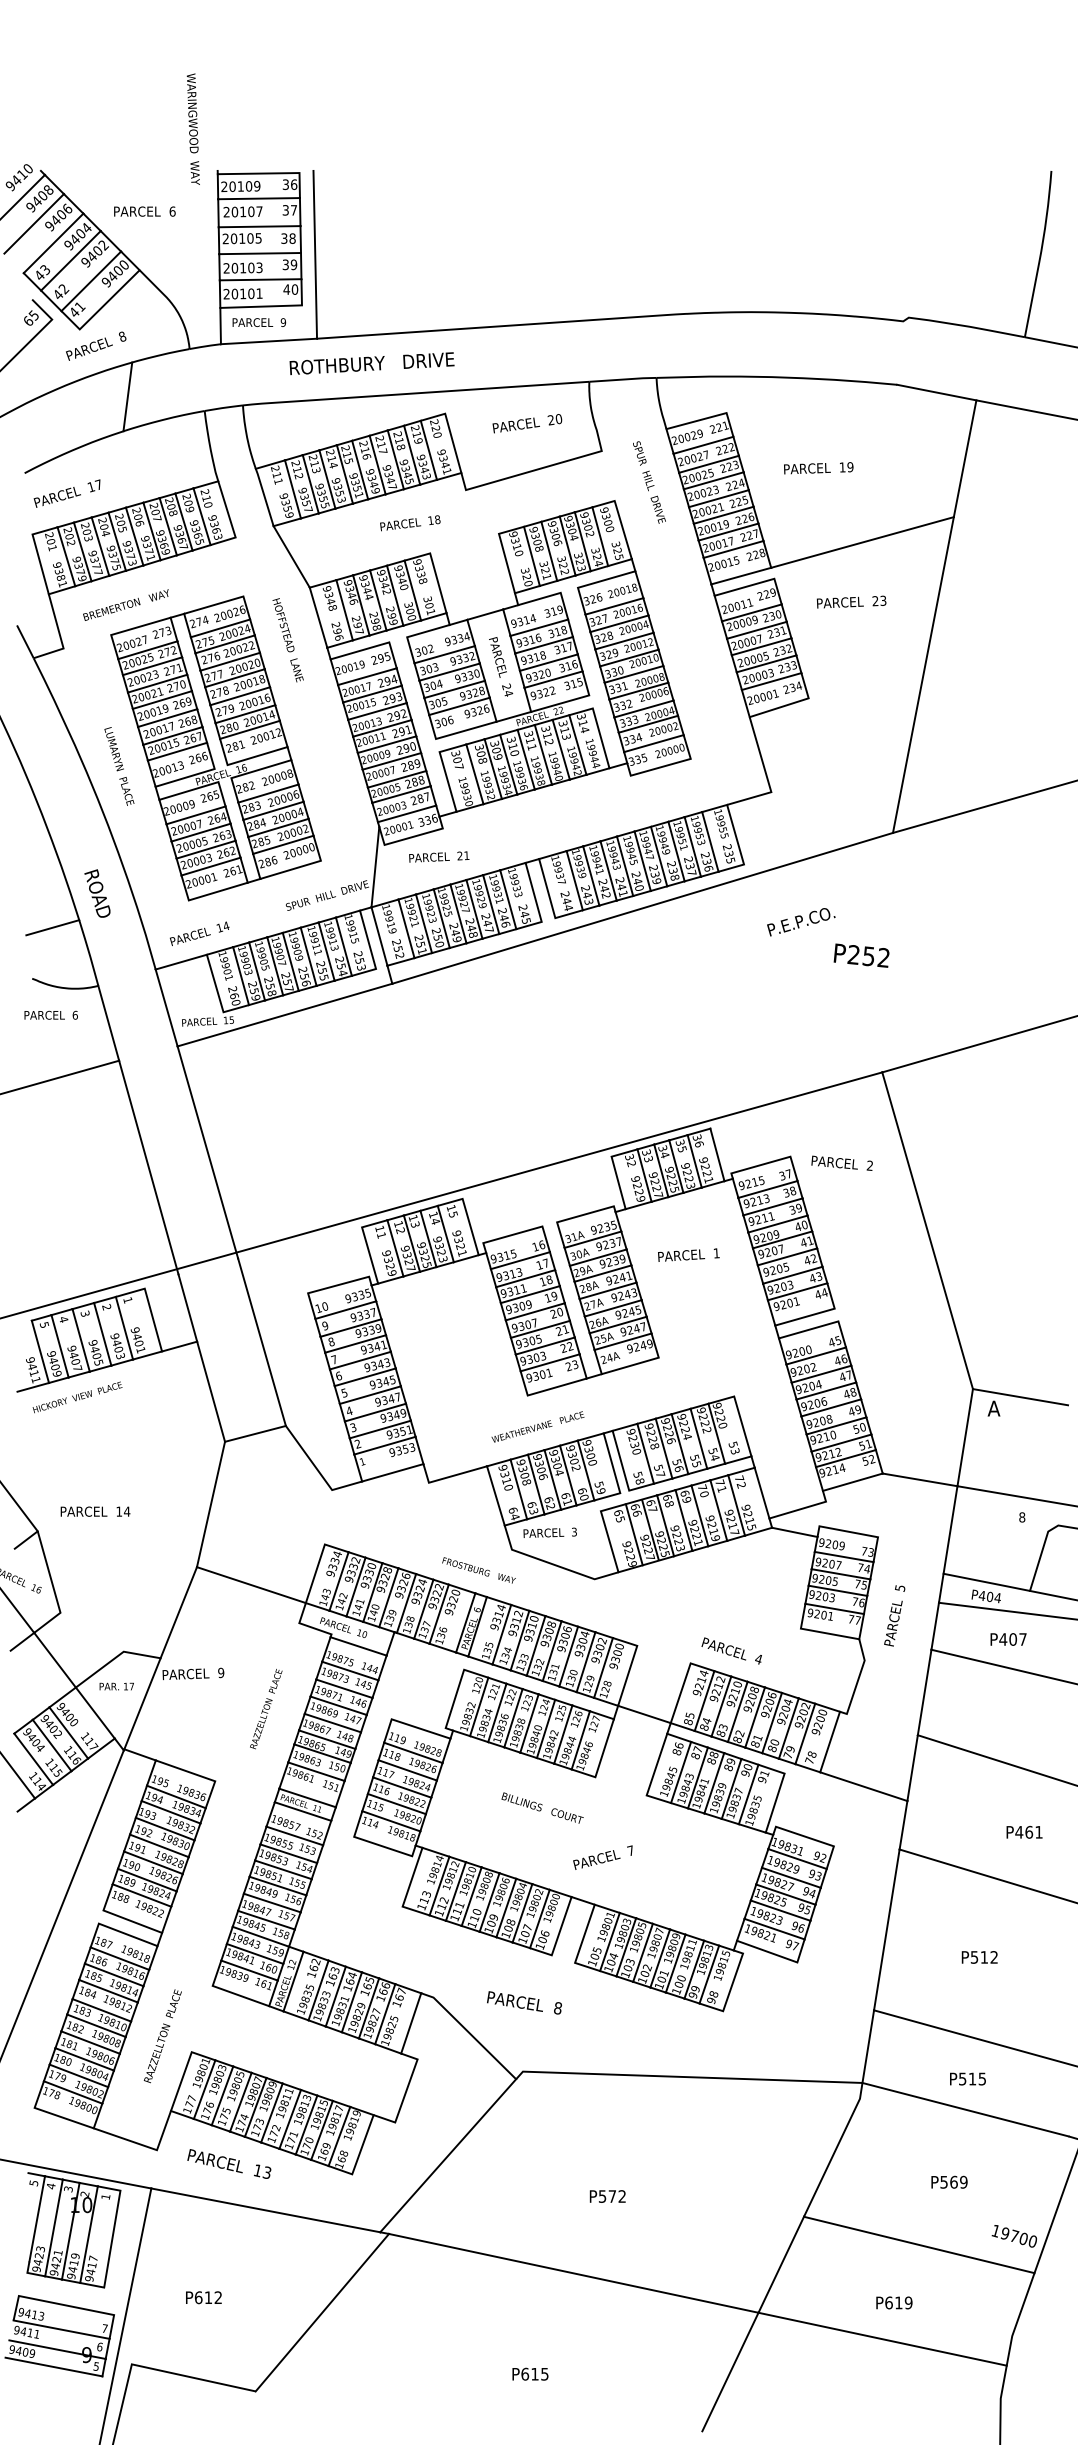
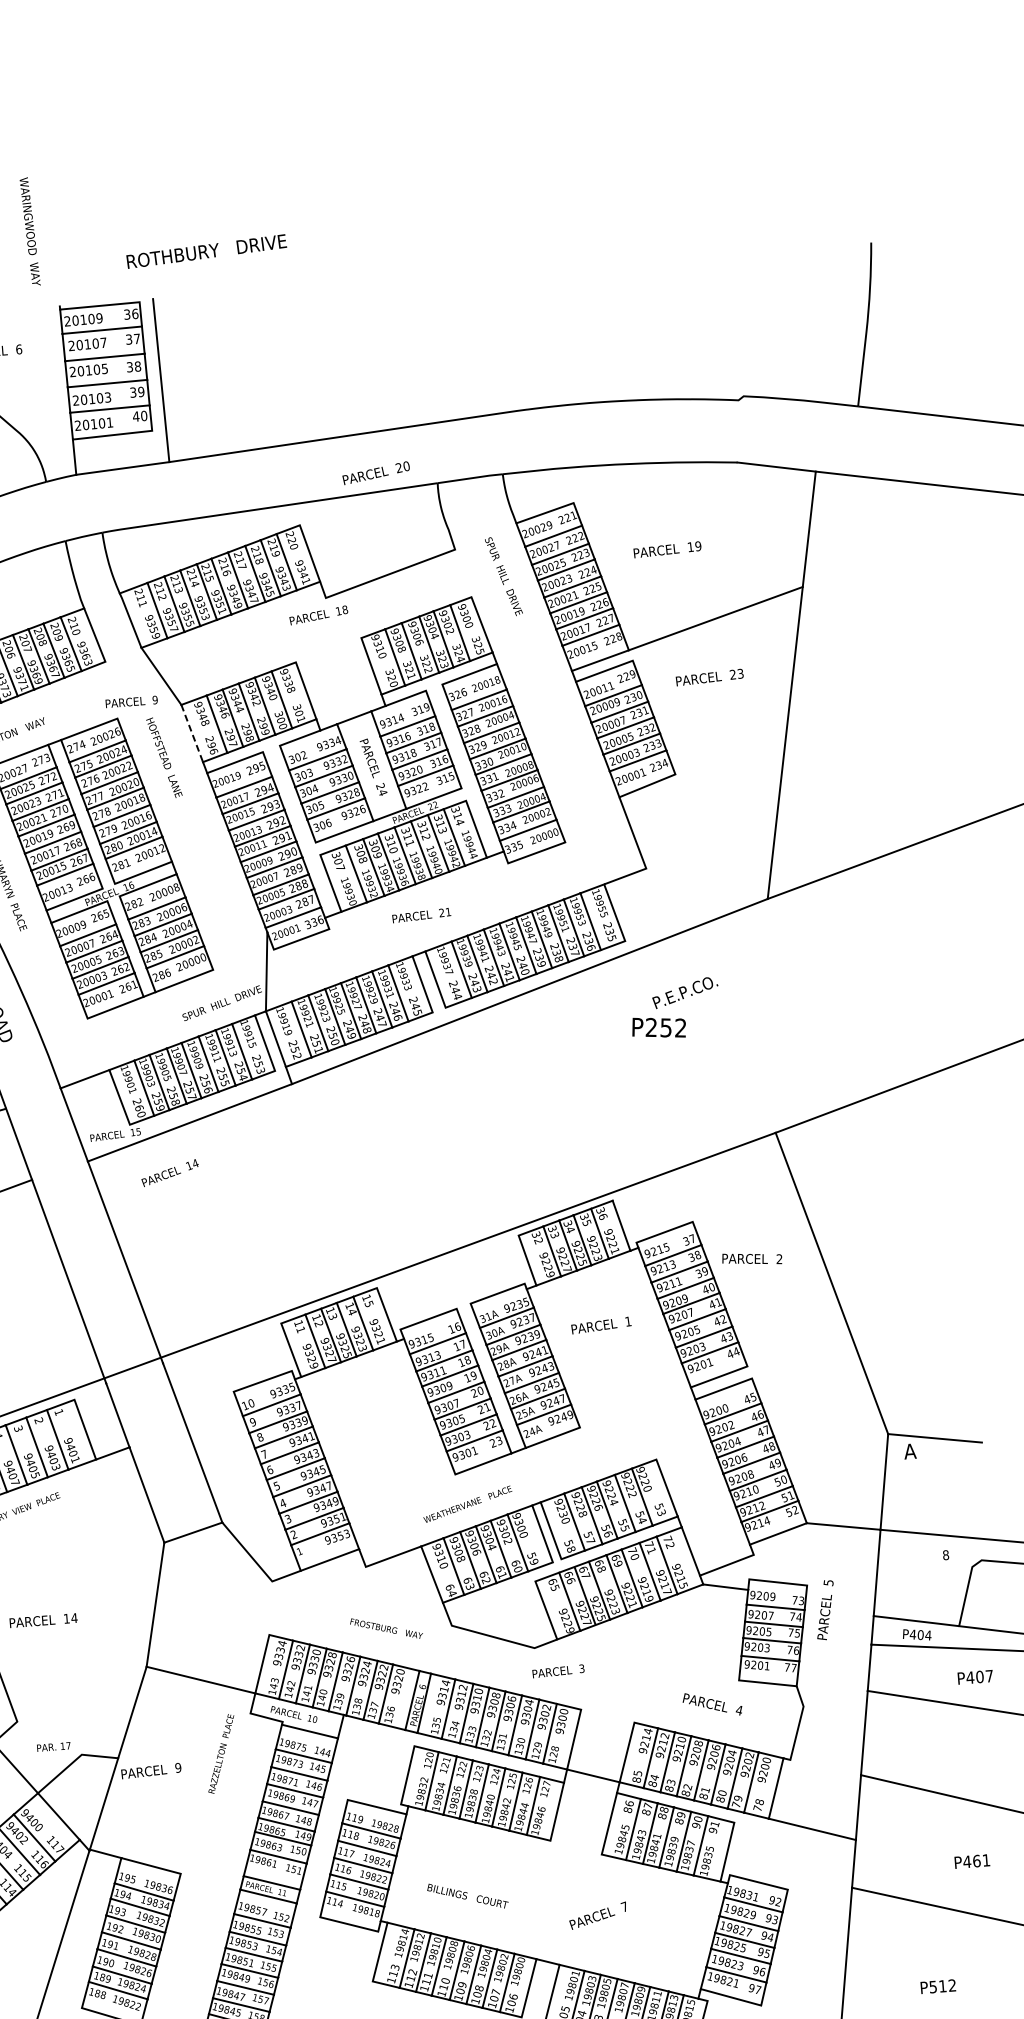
text: (192, 128) -> (29, 231), moved
text: (259, 322) -> (131, 701), moved
text: (371, 363) -> (206, 251), moved
text: (527, 423) -> (376, 473), moved
text: (410, 523) -> (319, 615), moved
line: (318, 618) -> (192, 734), solid -> dashed
text: (439, 856) -> (421, 914), moved
text: (199, 933) -> (169, 1172), moved
text: (861, 955) -> (658, 1027), moved
text: (841, 1162) -> (751, 1258), moved
text: (549, 1532) -> (557, 1671), moved
text: (478, 1570) -> (386, 1628), moved
text: (894, 1615) -> (825, 1609), moved
text: (1008, 1639) -> (975, 1677), moved
text: (731, 1650) -> (712, 1703), moved
text: (116, 1686) -> (53, 1746), moved
text: (266, 1709) -> (221, 1754), moved
text: (542, 1807) -> (467, 1895), moved
text: (602, 1857) -> (597, 1915), moved

